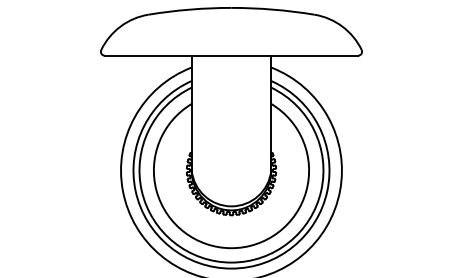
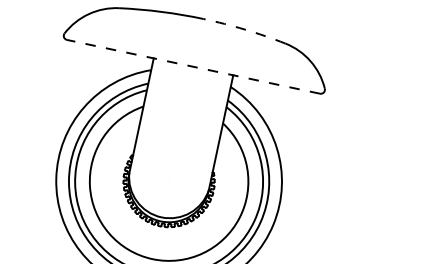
arc: (273, 9) -> (245, 29), solid -> dashed
line: (231, 55) -> (193, 66), solid -> dashed

